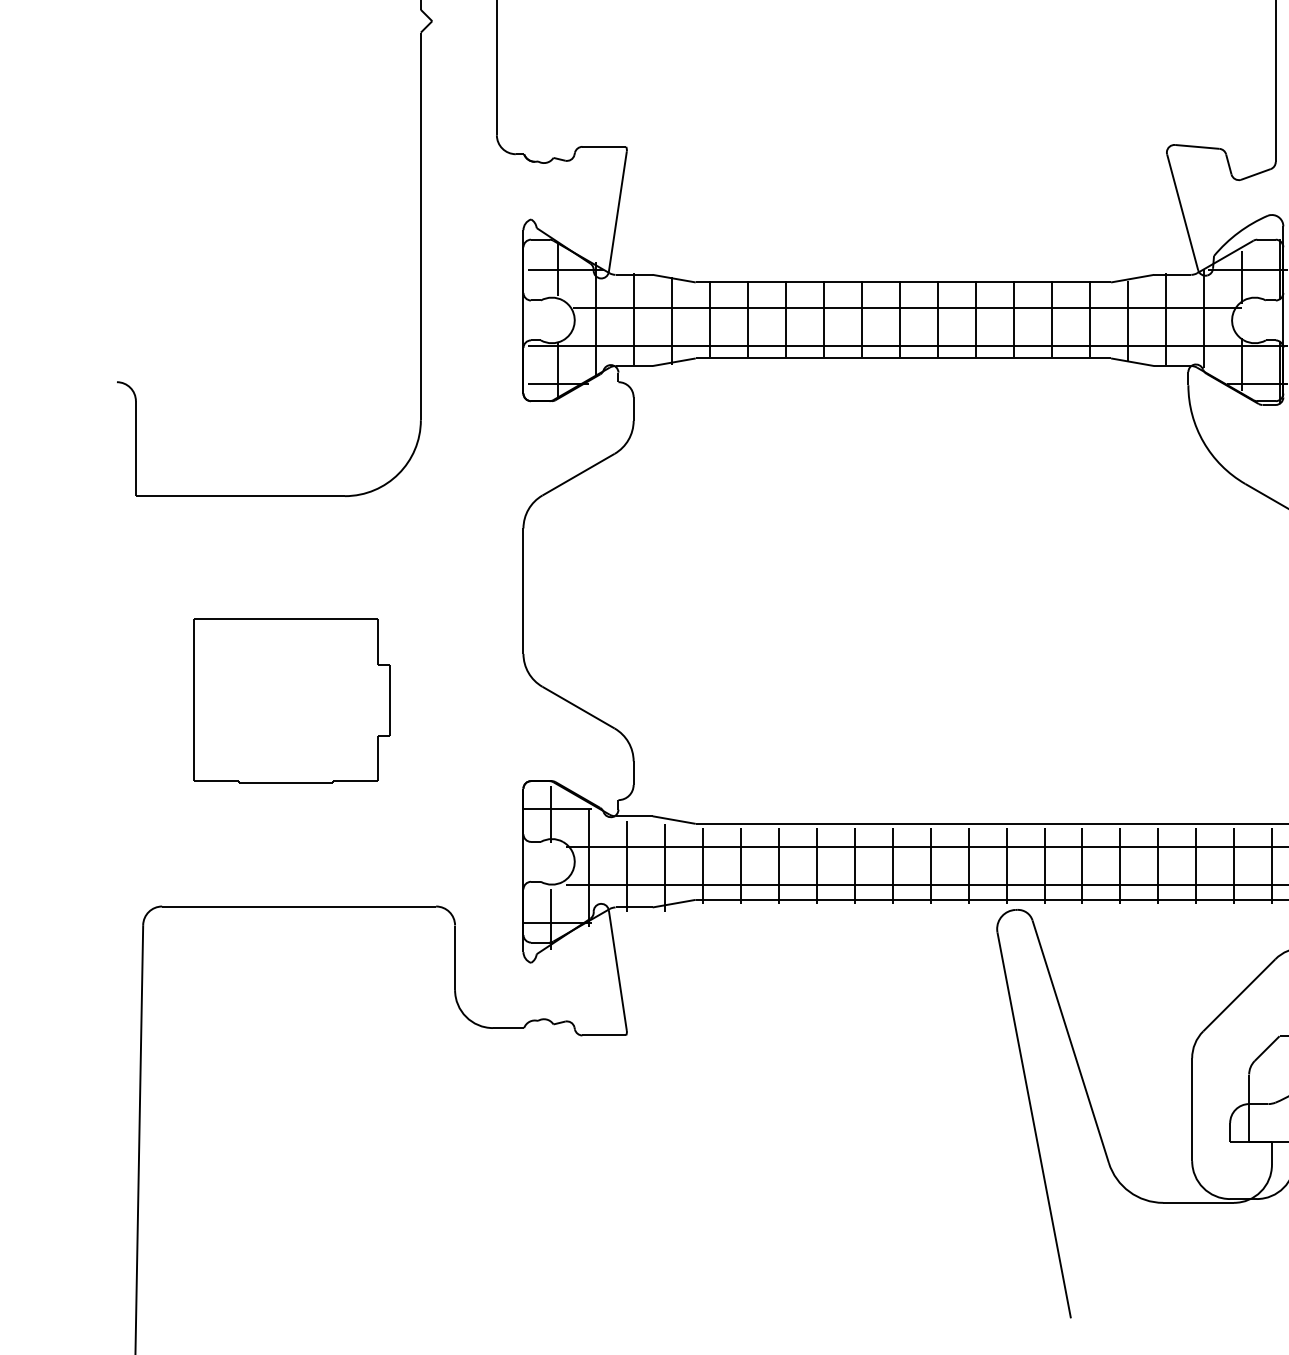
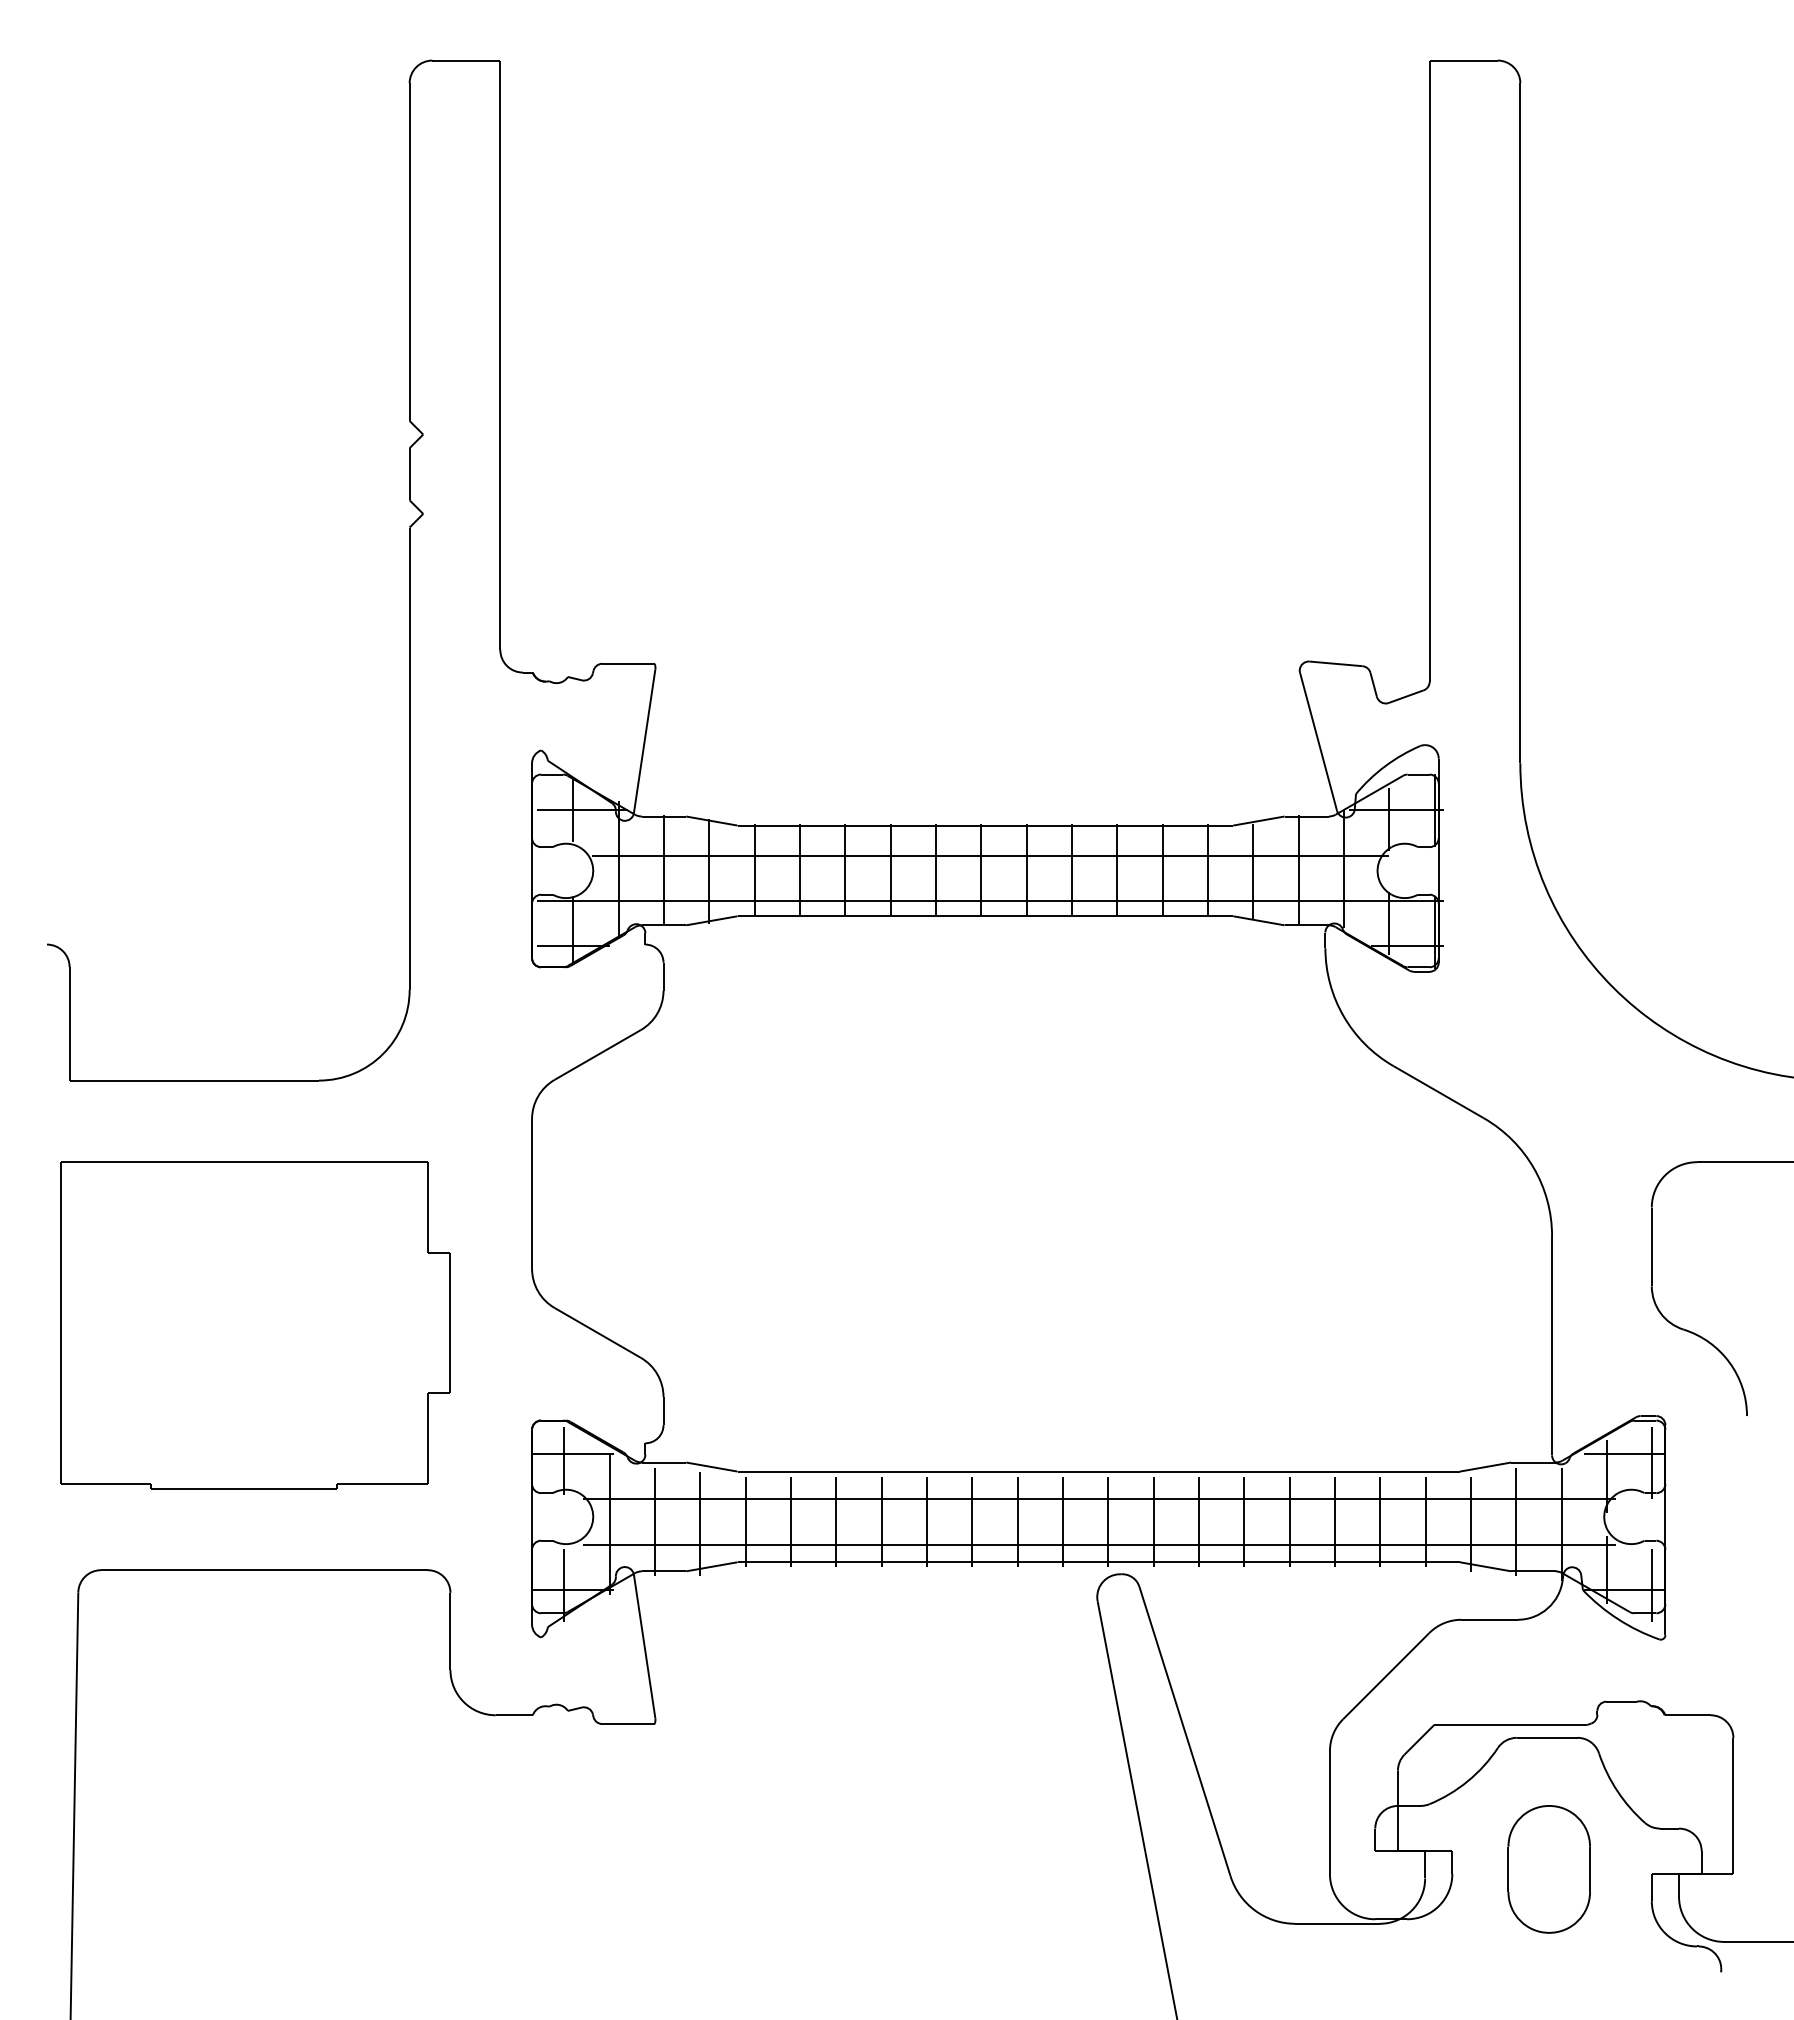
part: (291, 701) -> (255, 1325), size x1.67

